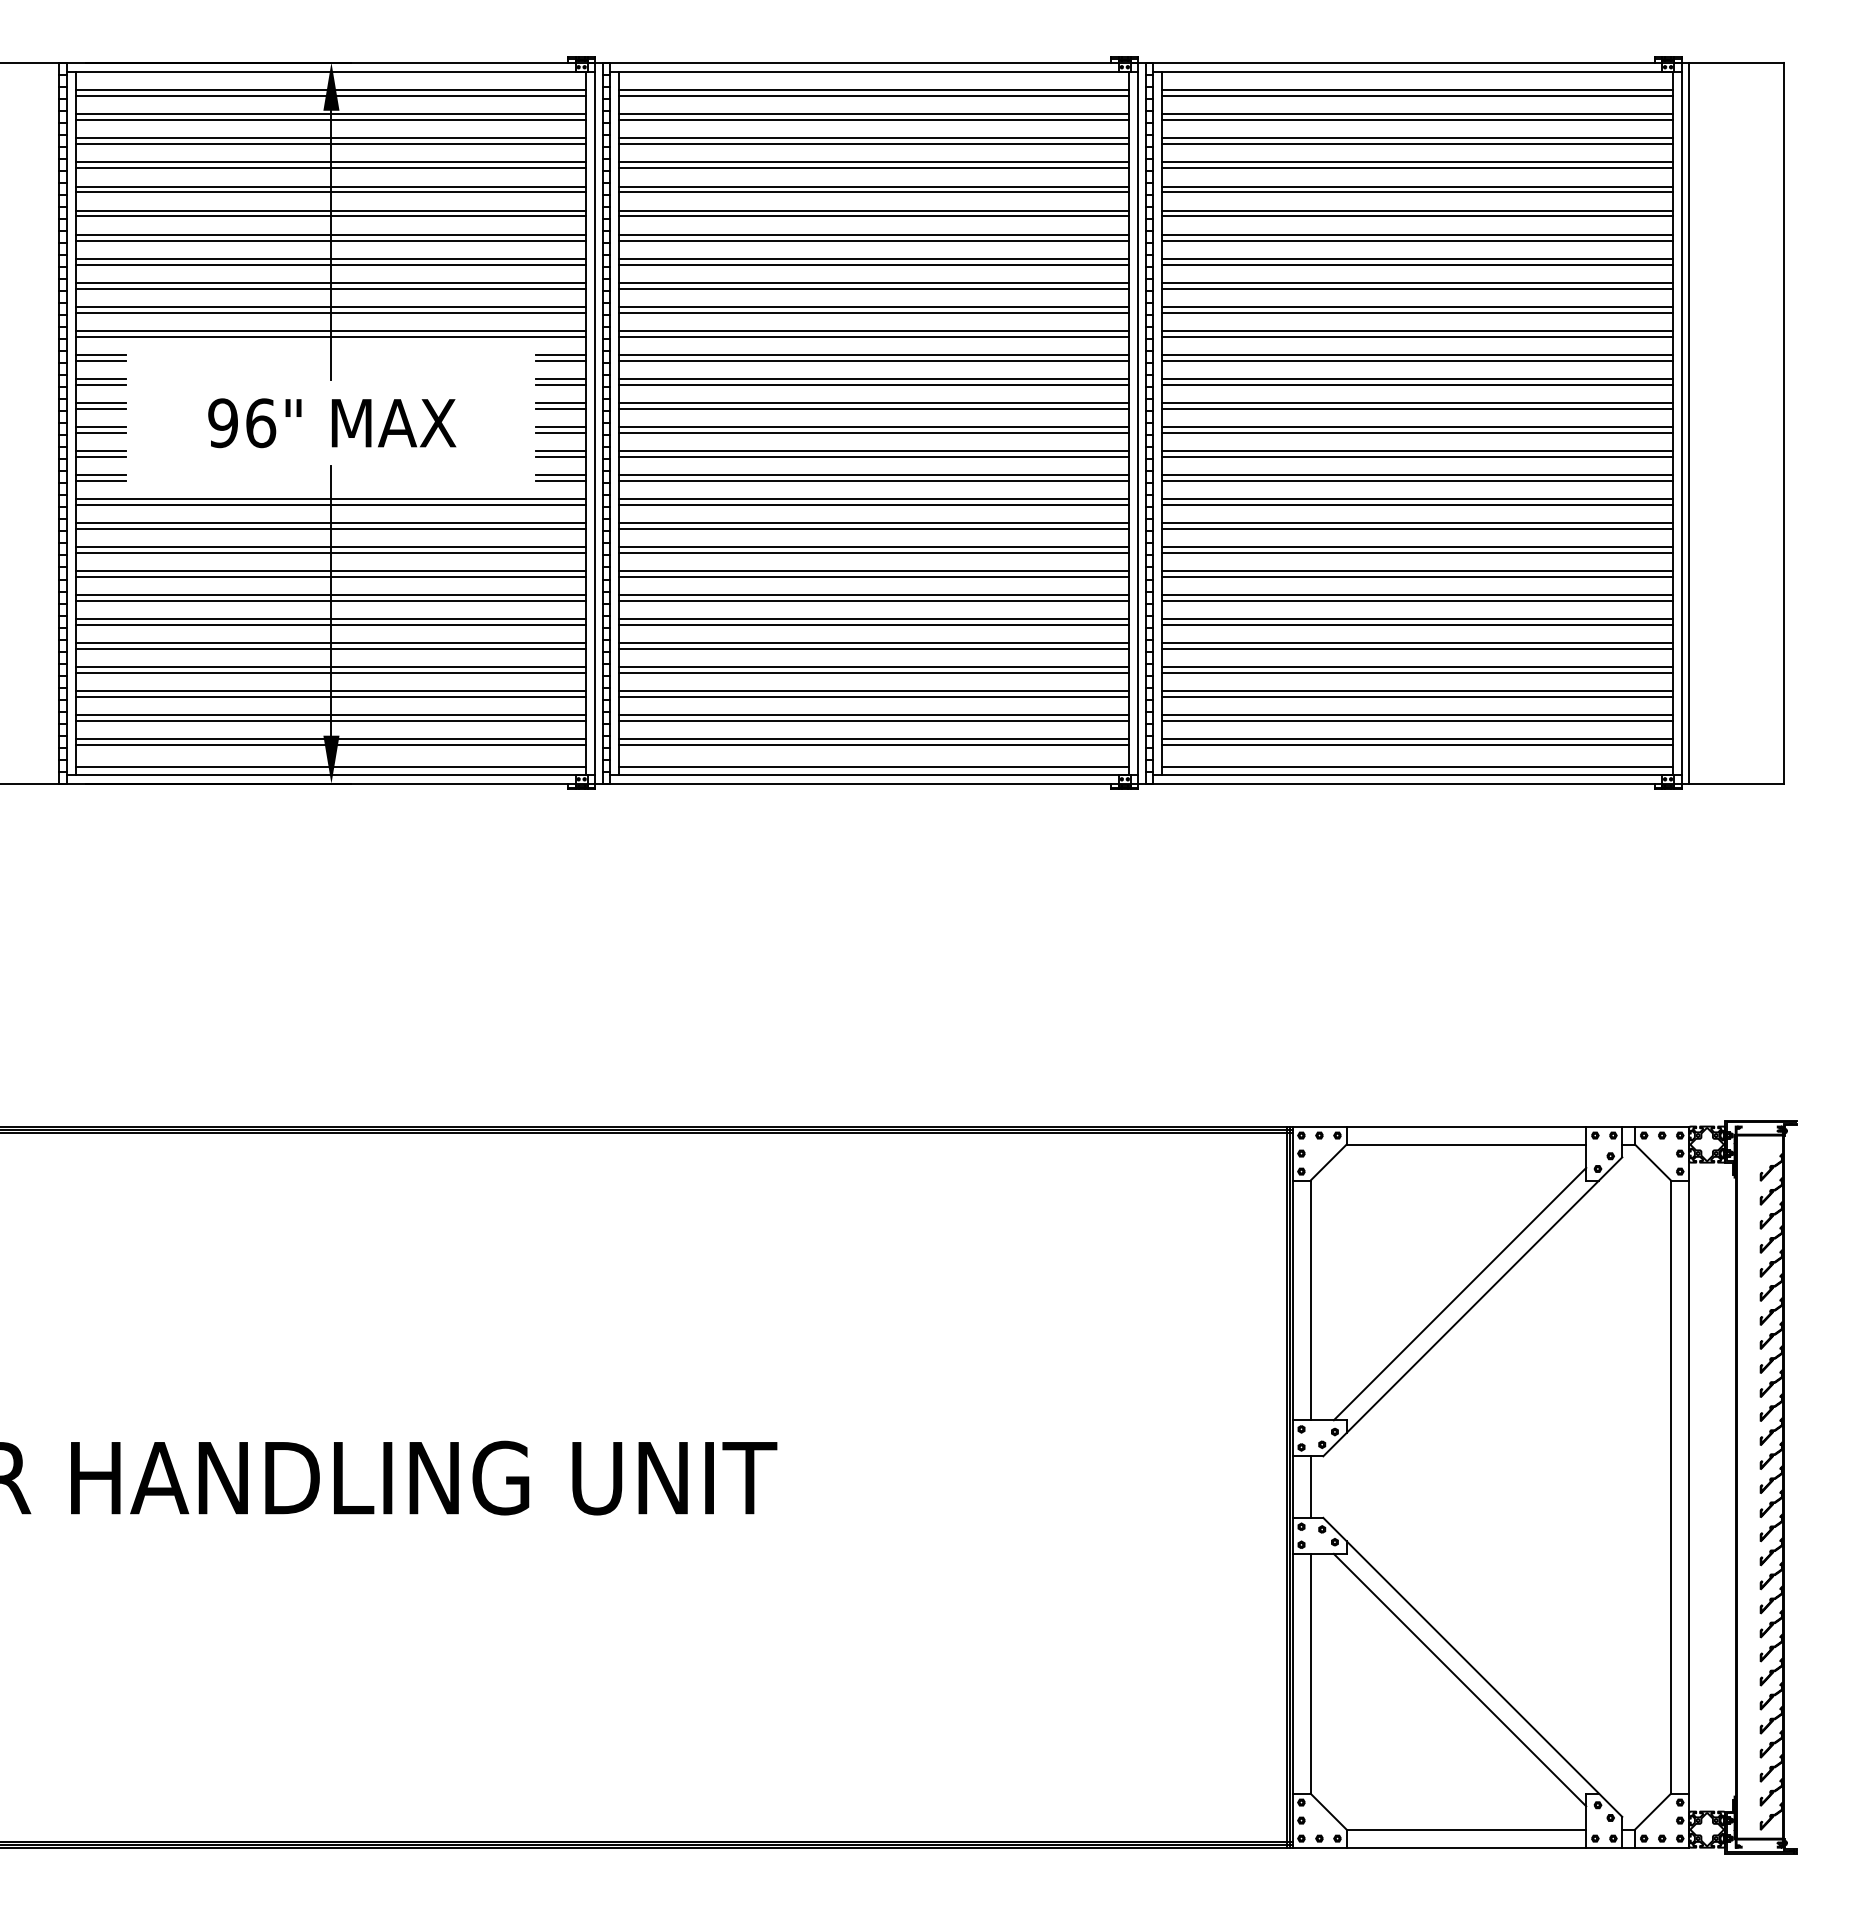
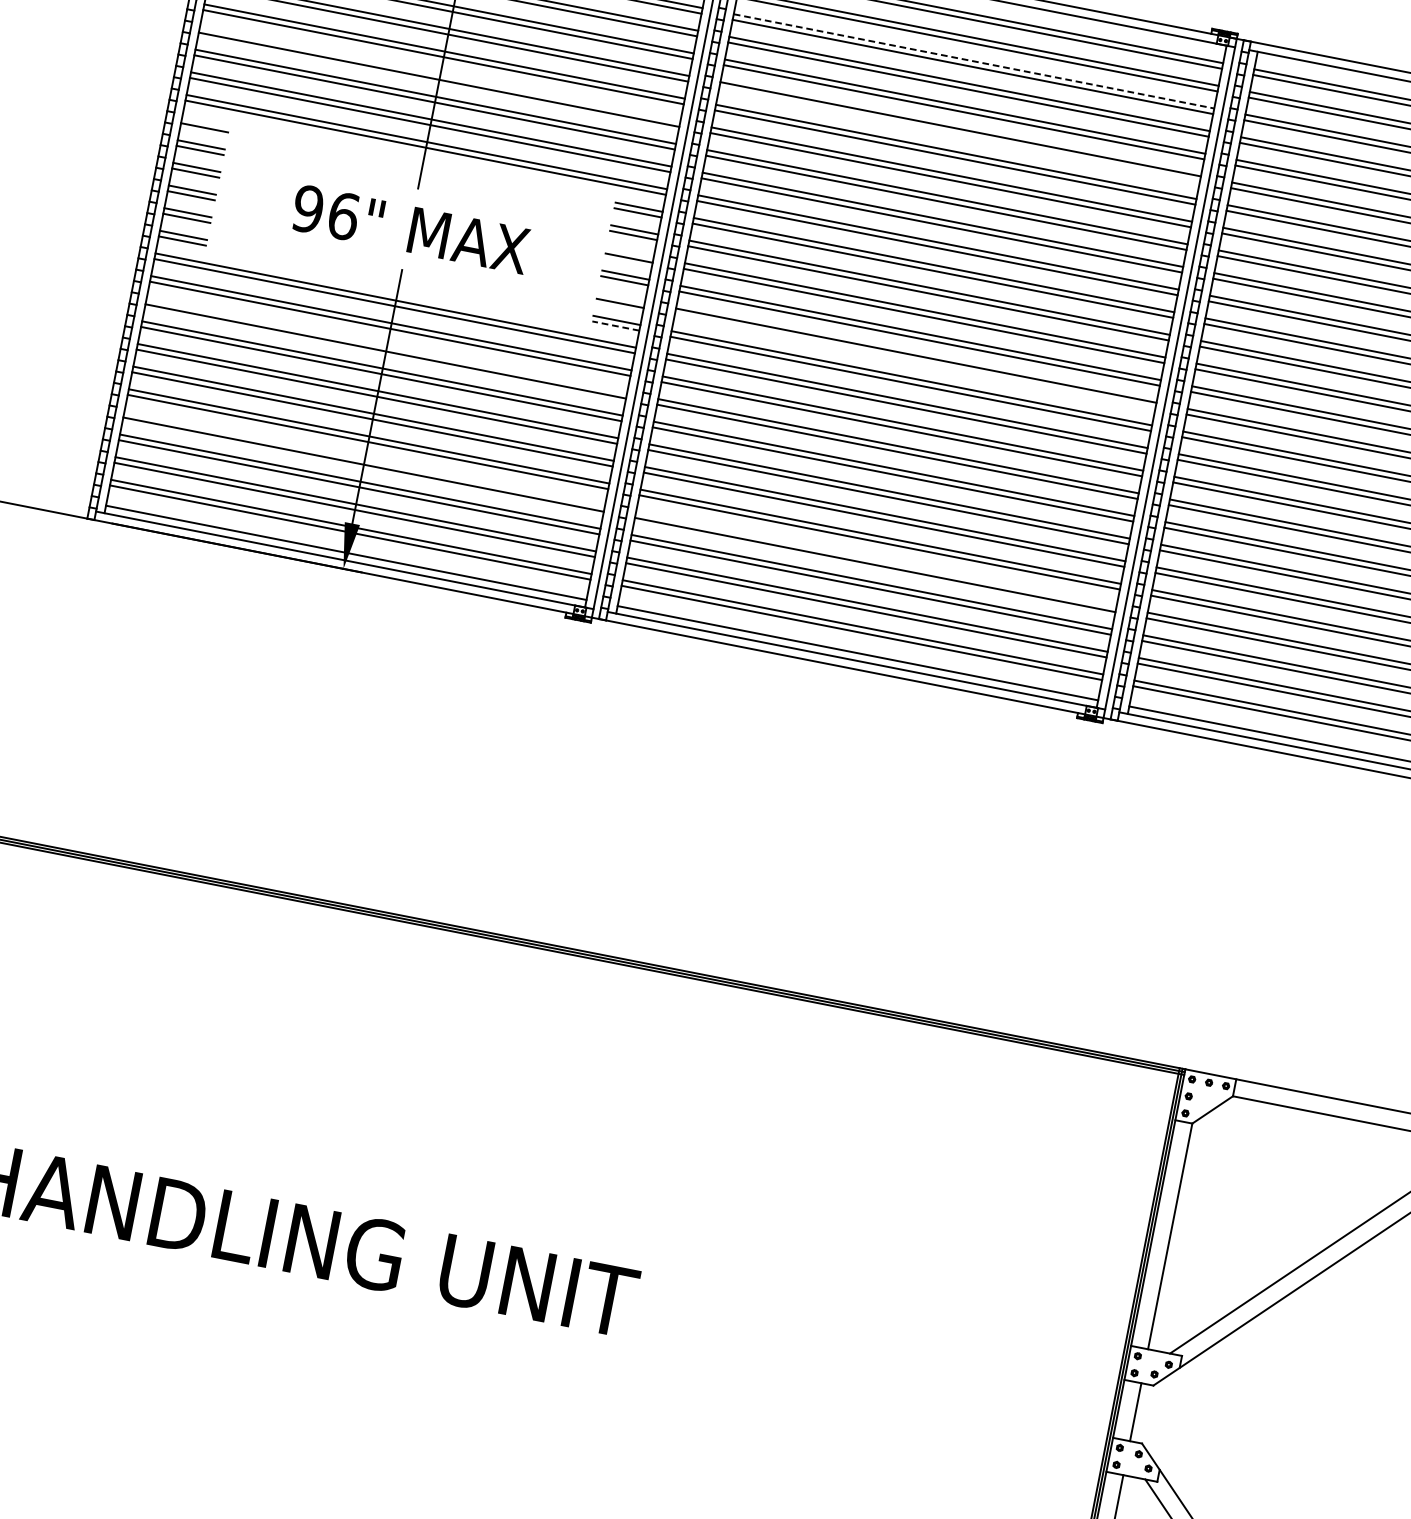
line: (874, 138) -> (974, 61), solid -> dashed
line: (874, 216) -> (959, 134), removed
line: (330, 258) -> (439, 73), removed
line: (100, 354) -> (205, 121), removed
line: (561, 402) -> (630, 252), removed
line: (561, 450) -> (621, 297), removed
line: (874, 456) -> (915, 360), removed
line: (561, 480) -> (616, 325), solid -> dashed
line: (330, 547) -> (386, 346), removed
line: (330, 667) -> (364, 459), removed
line: (874, 667) -> (876, 559), removed

